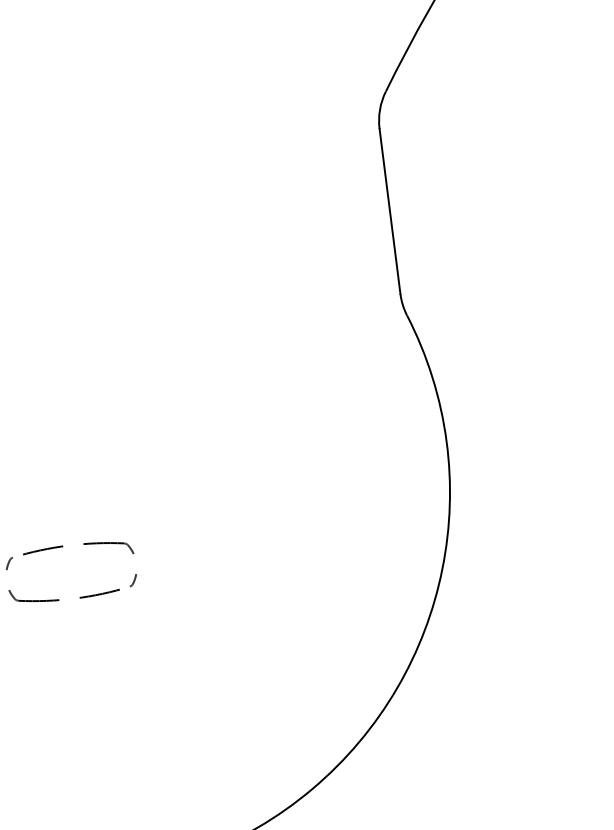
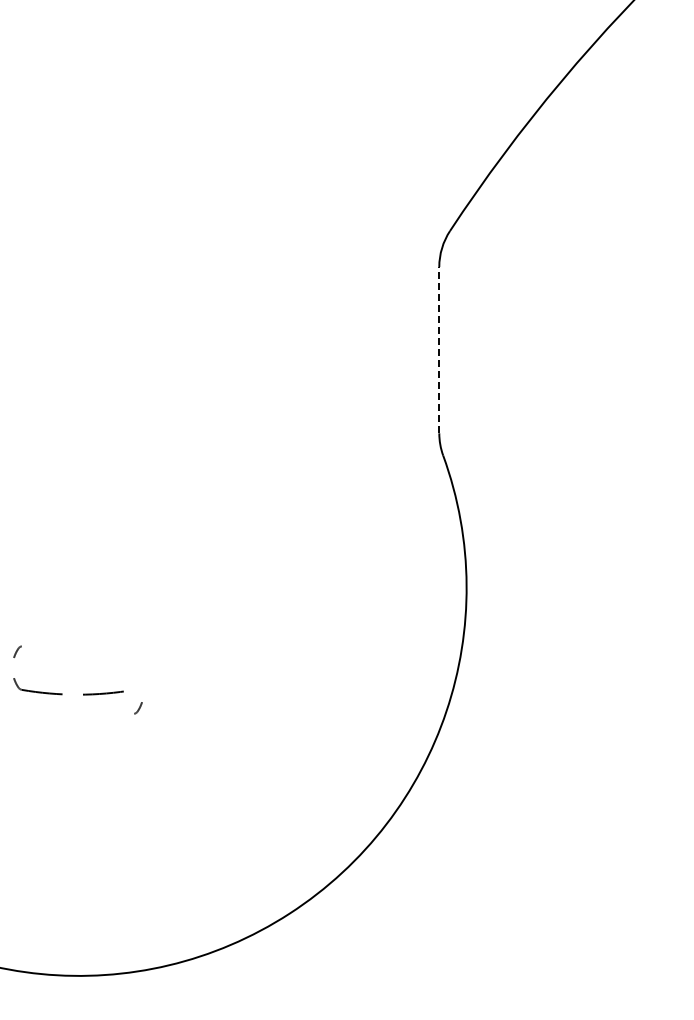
line: (390, 210) -> (439, 349), solid -> dashed
part: (83, 544) -> (93, 642), removed
part: (133, 580) -> (138, 708), moved

